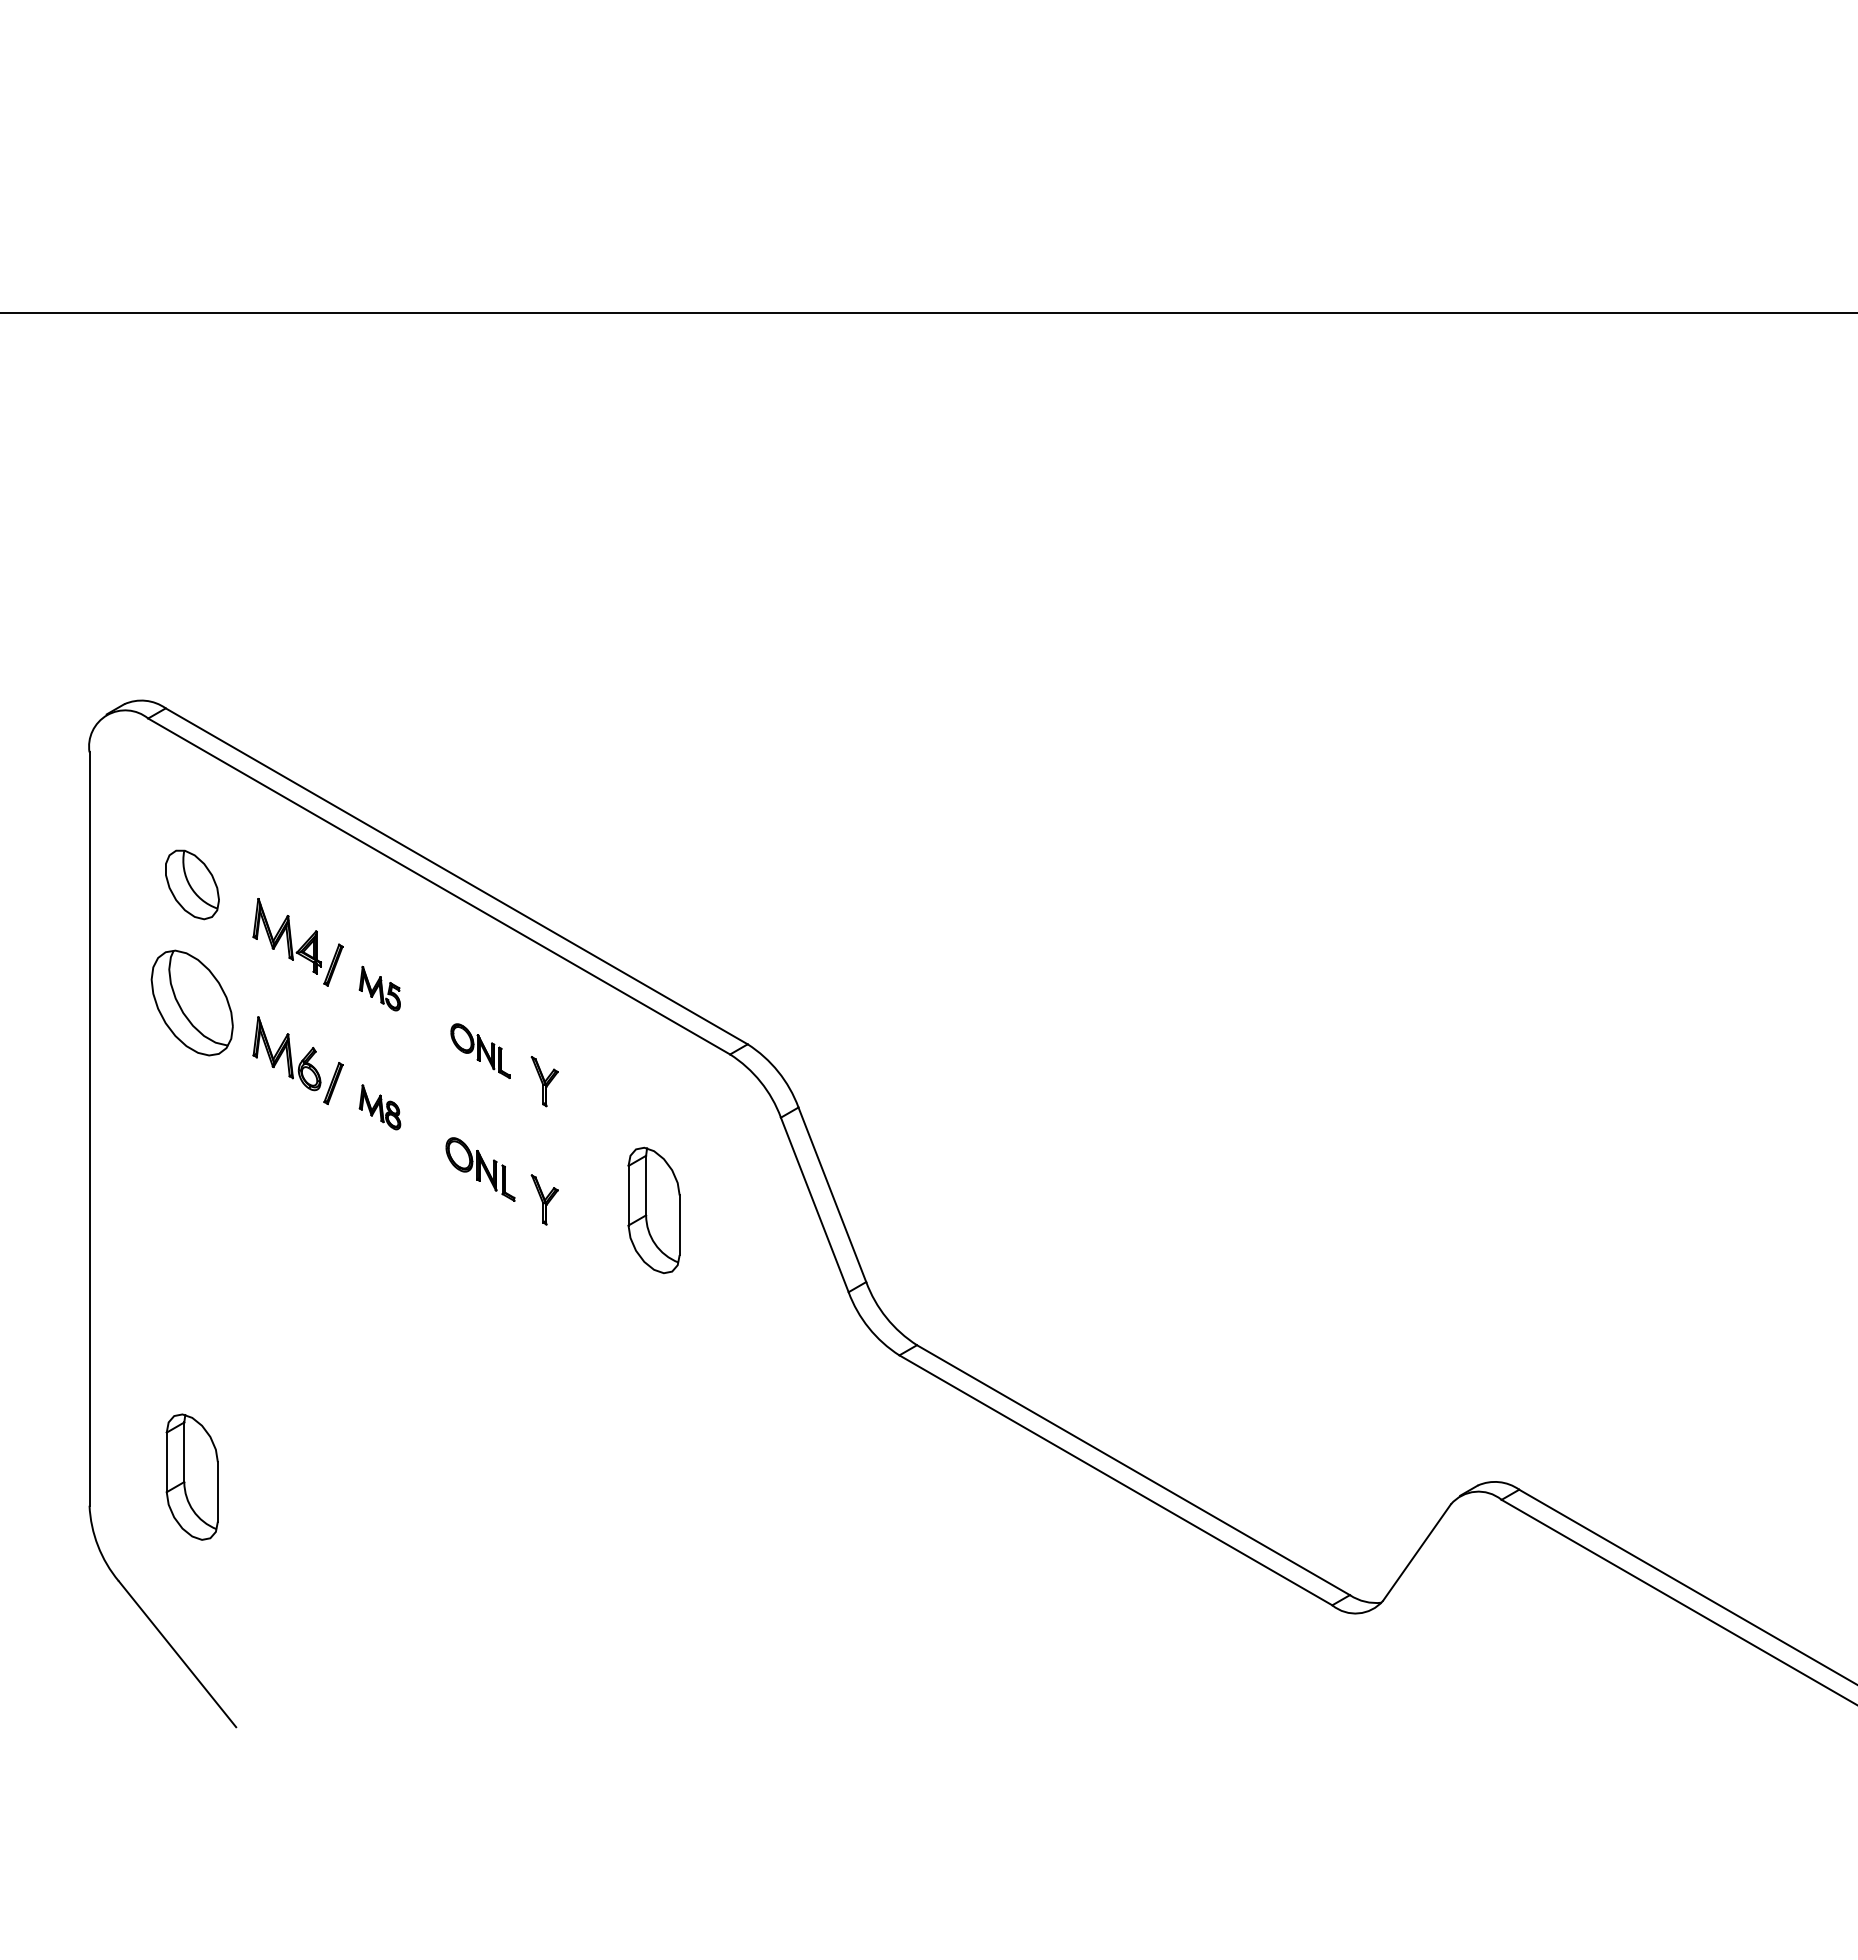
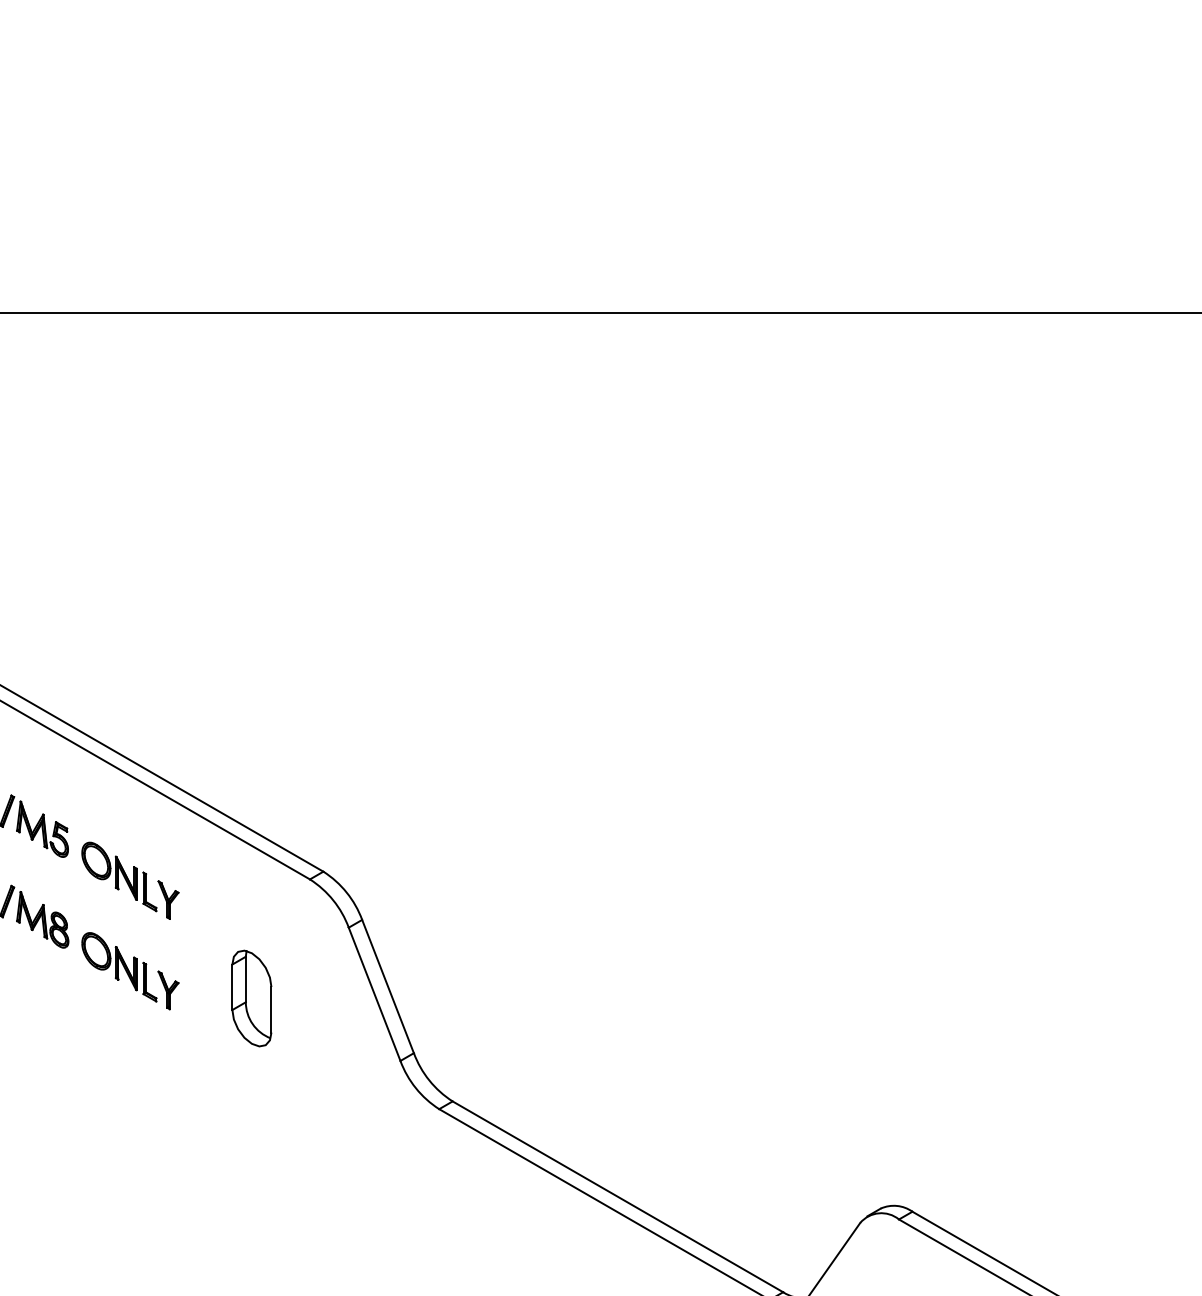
part: (379, 988) -> (42, 829), size x1.67
part: (480, 1050) -> (119, 876), size x1.67
part: (379, 1107) -> (42, 919), size x1.67
part: (480, 1169) -> (119, 967), size x1.43

